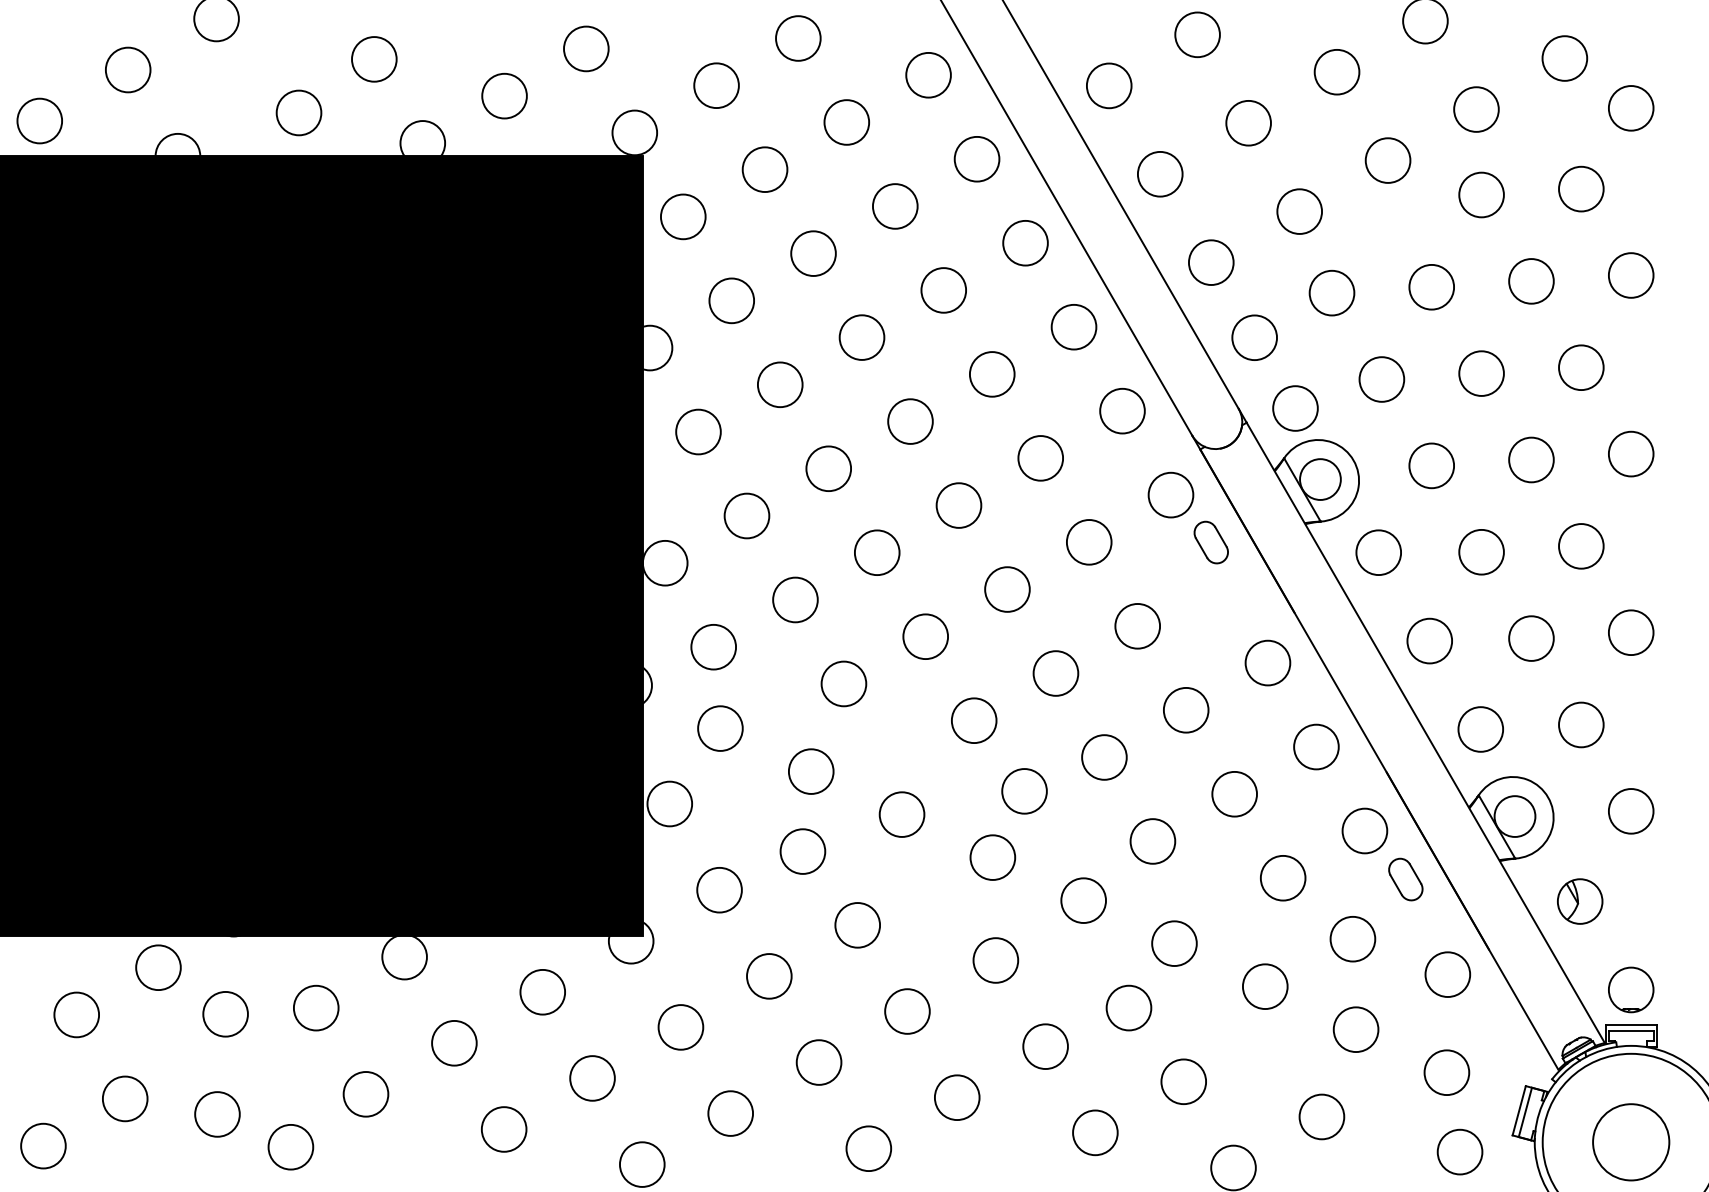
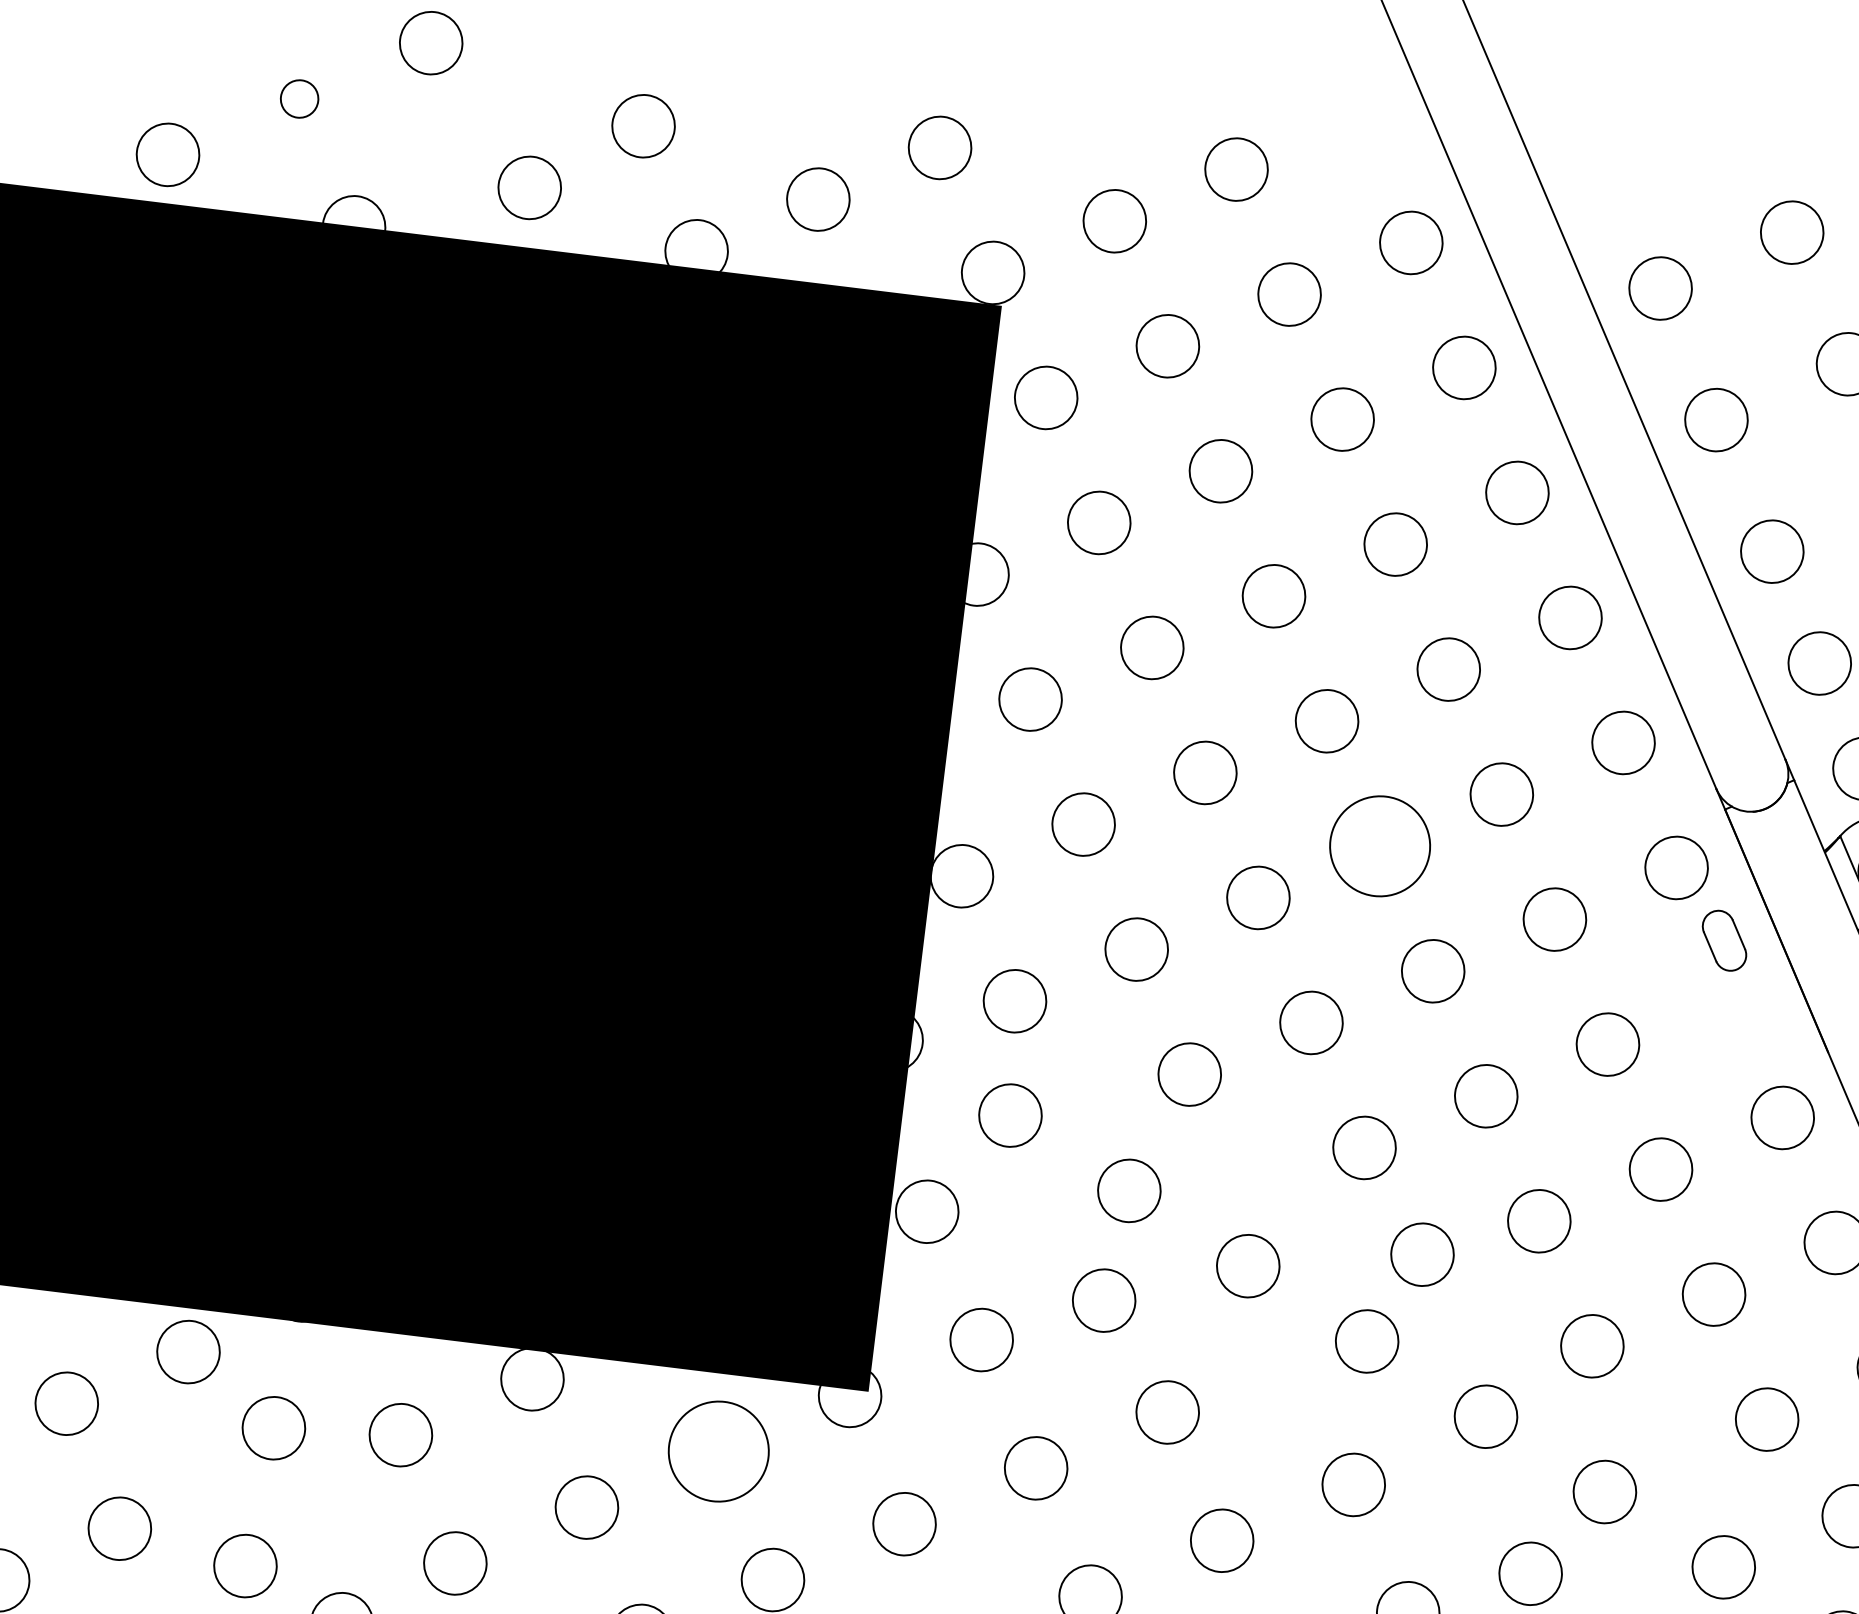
circle: (127, 69) -> (298, 98), size x0.6
circle: (958, 505) -> (1379, 846), size x1.6
circle: (542, 992) -> (718, 1452), size x1.6

